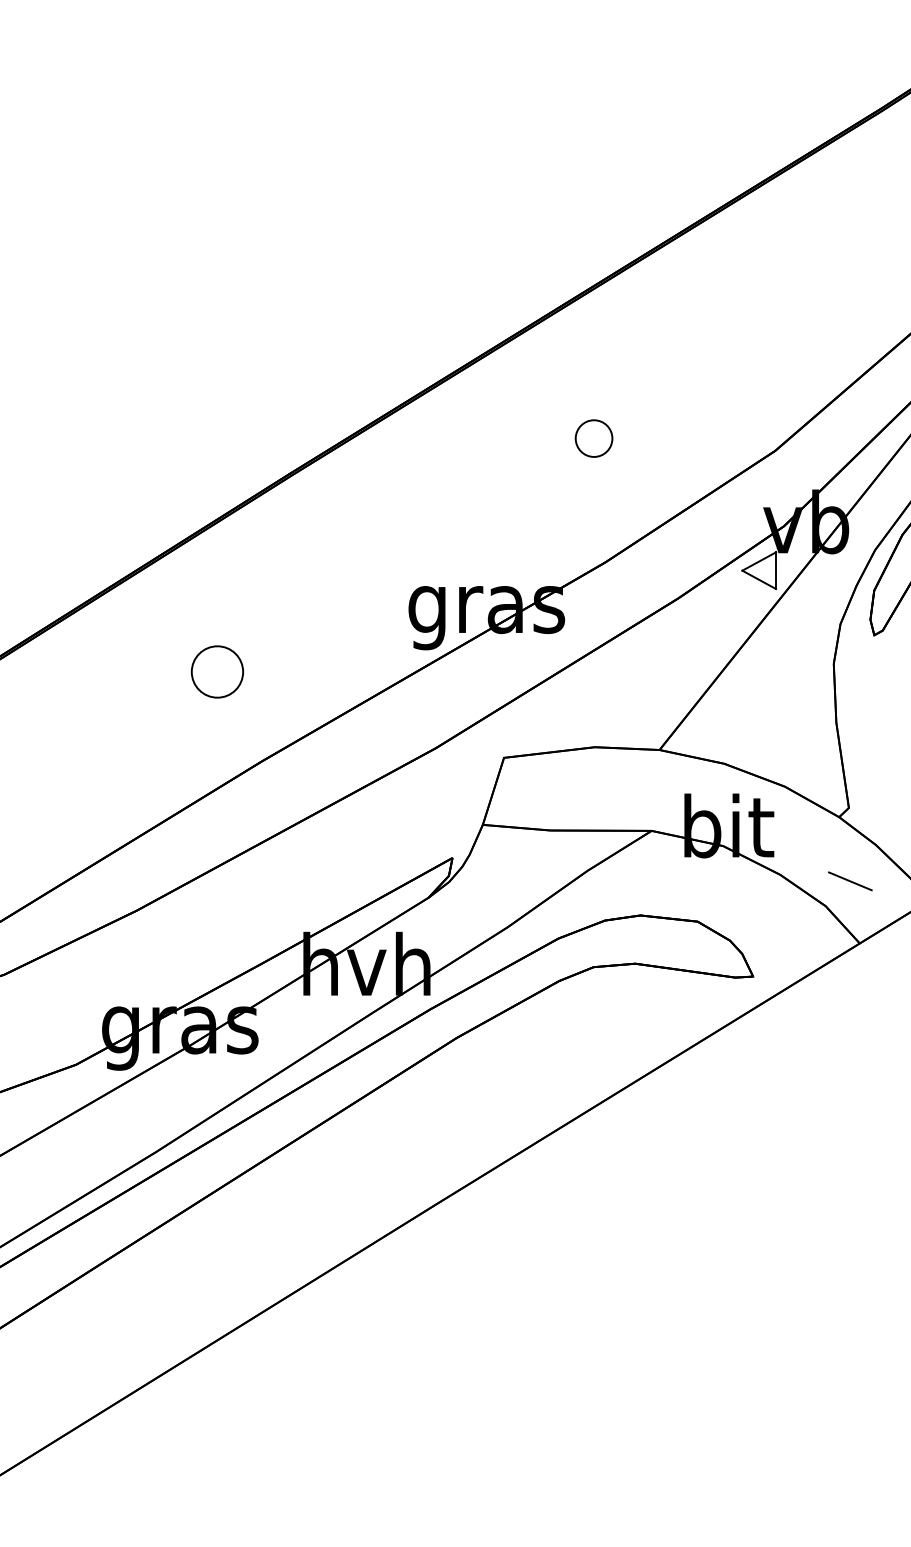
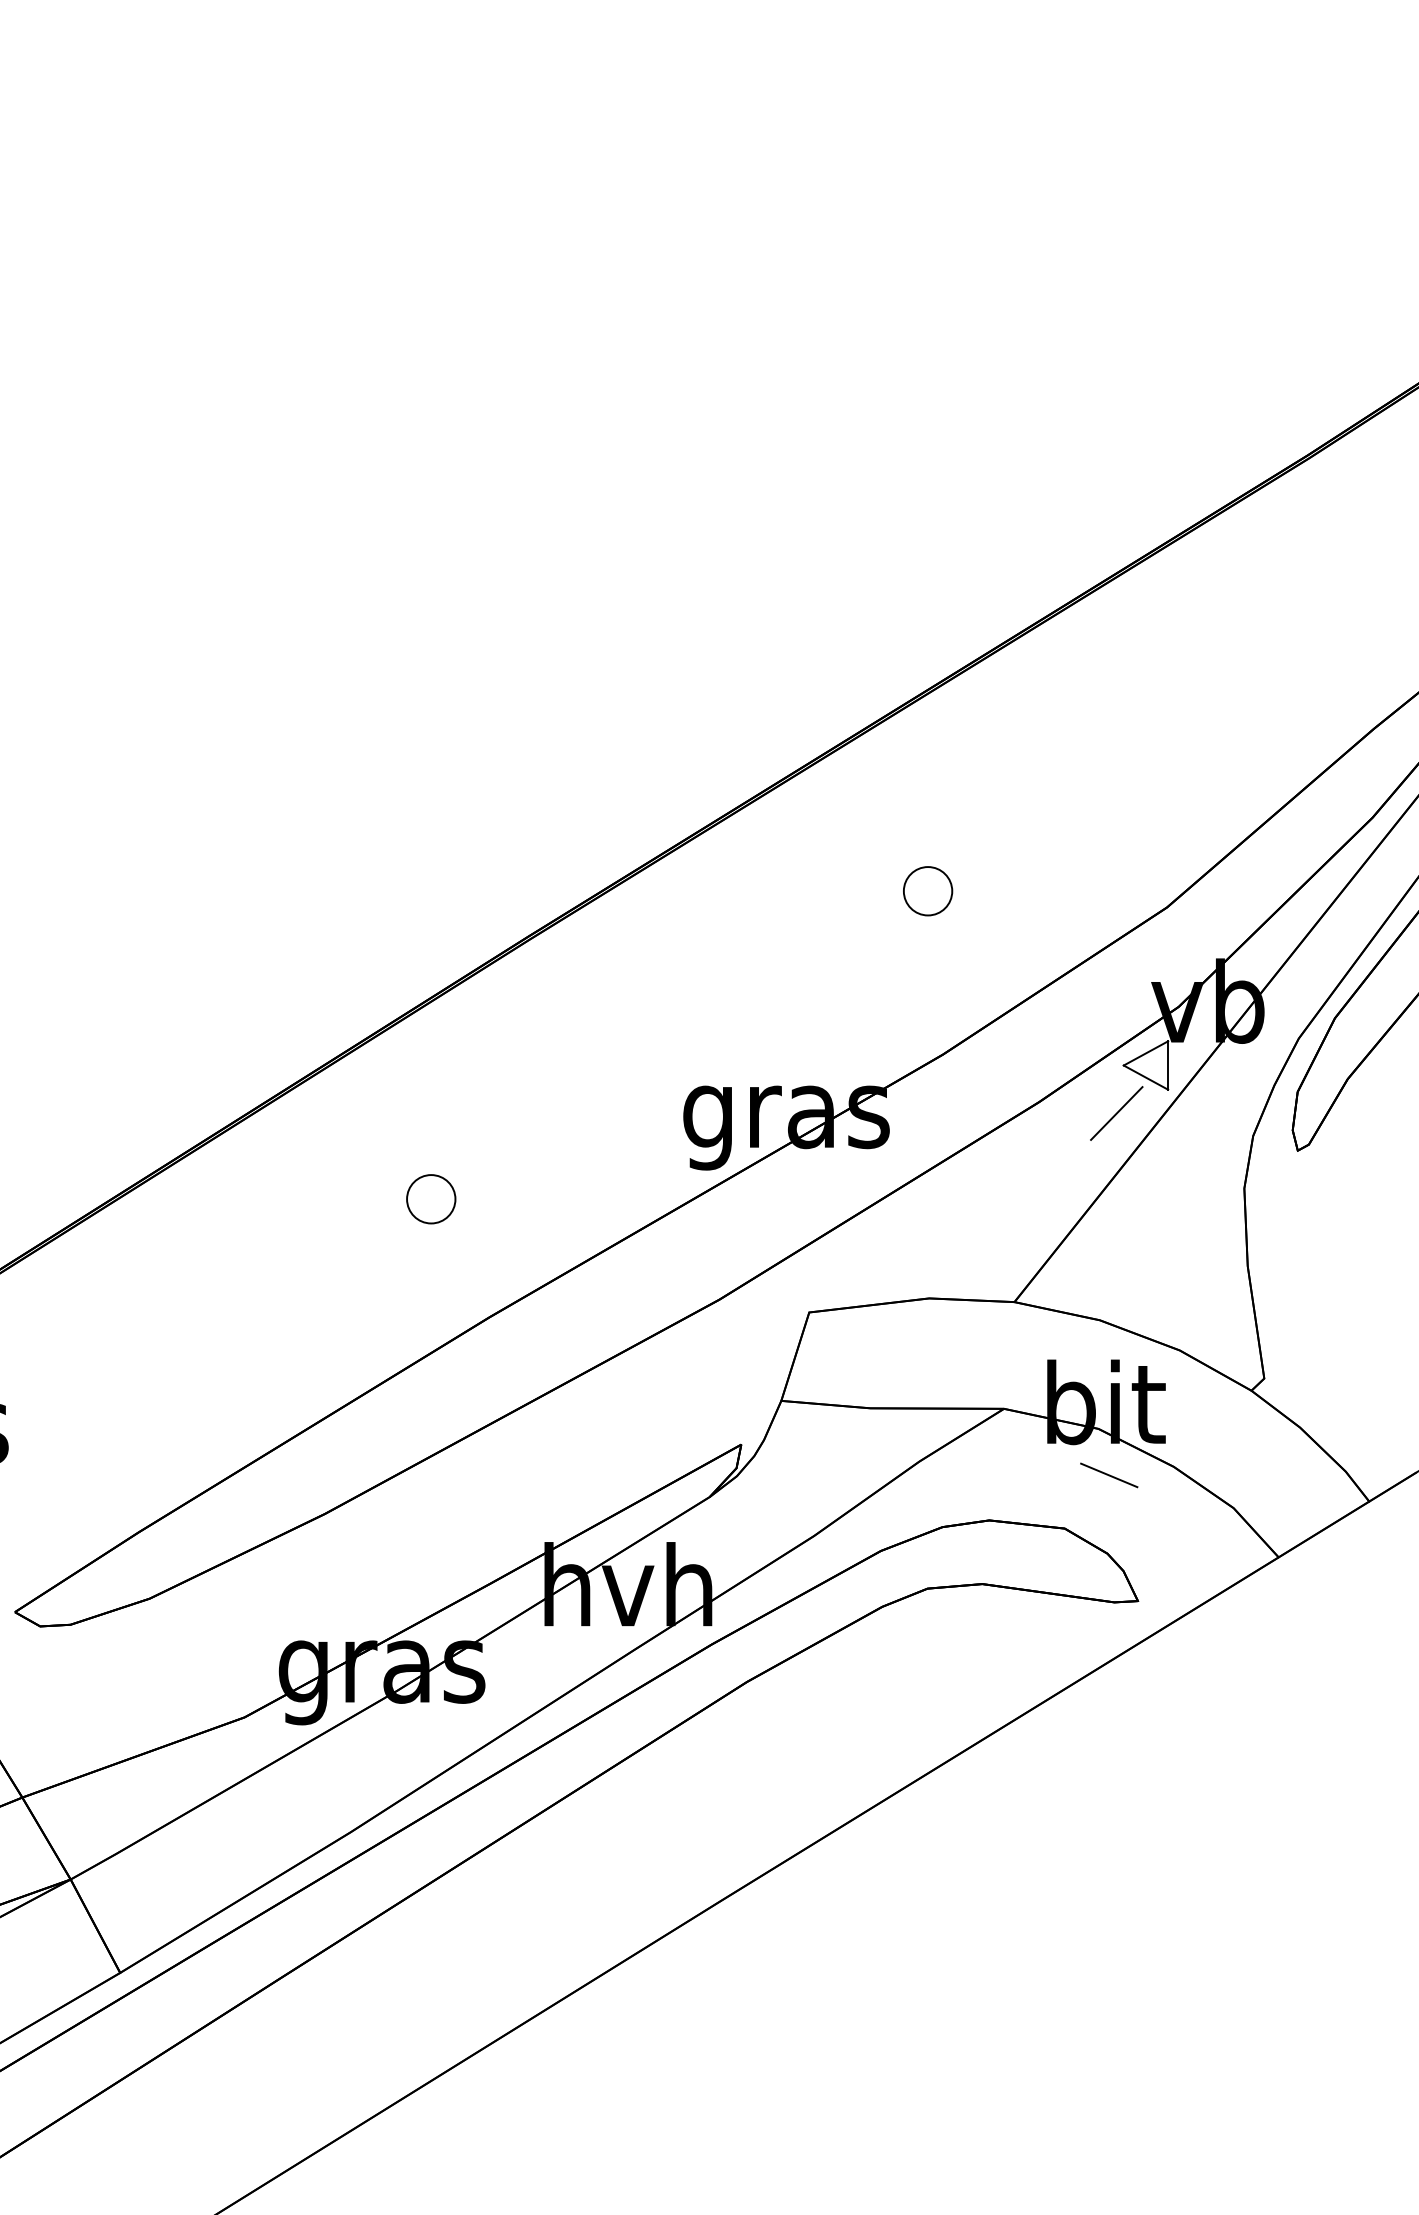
line: (736, 607) -> (1116, 1113), added
part: (217, 672) -> (431, 1199), size x0.71
line: (850, 881) -> (1109, 1475), moved

